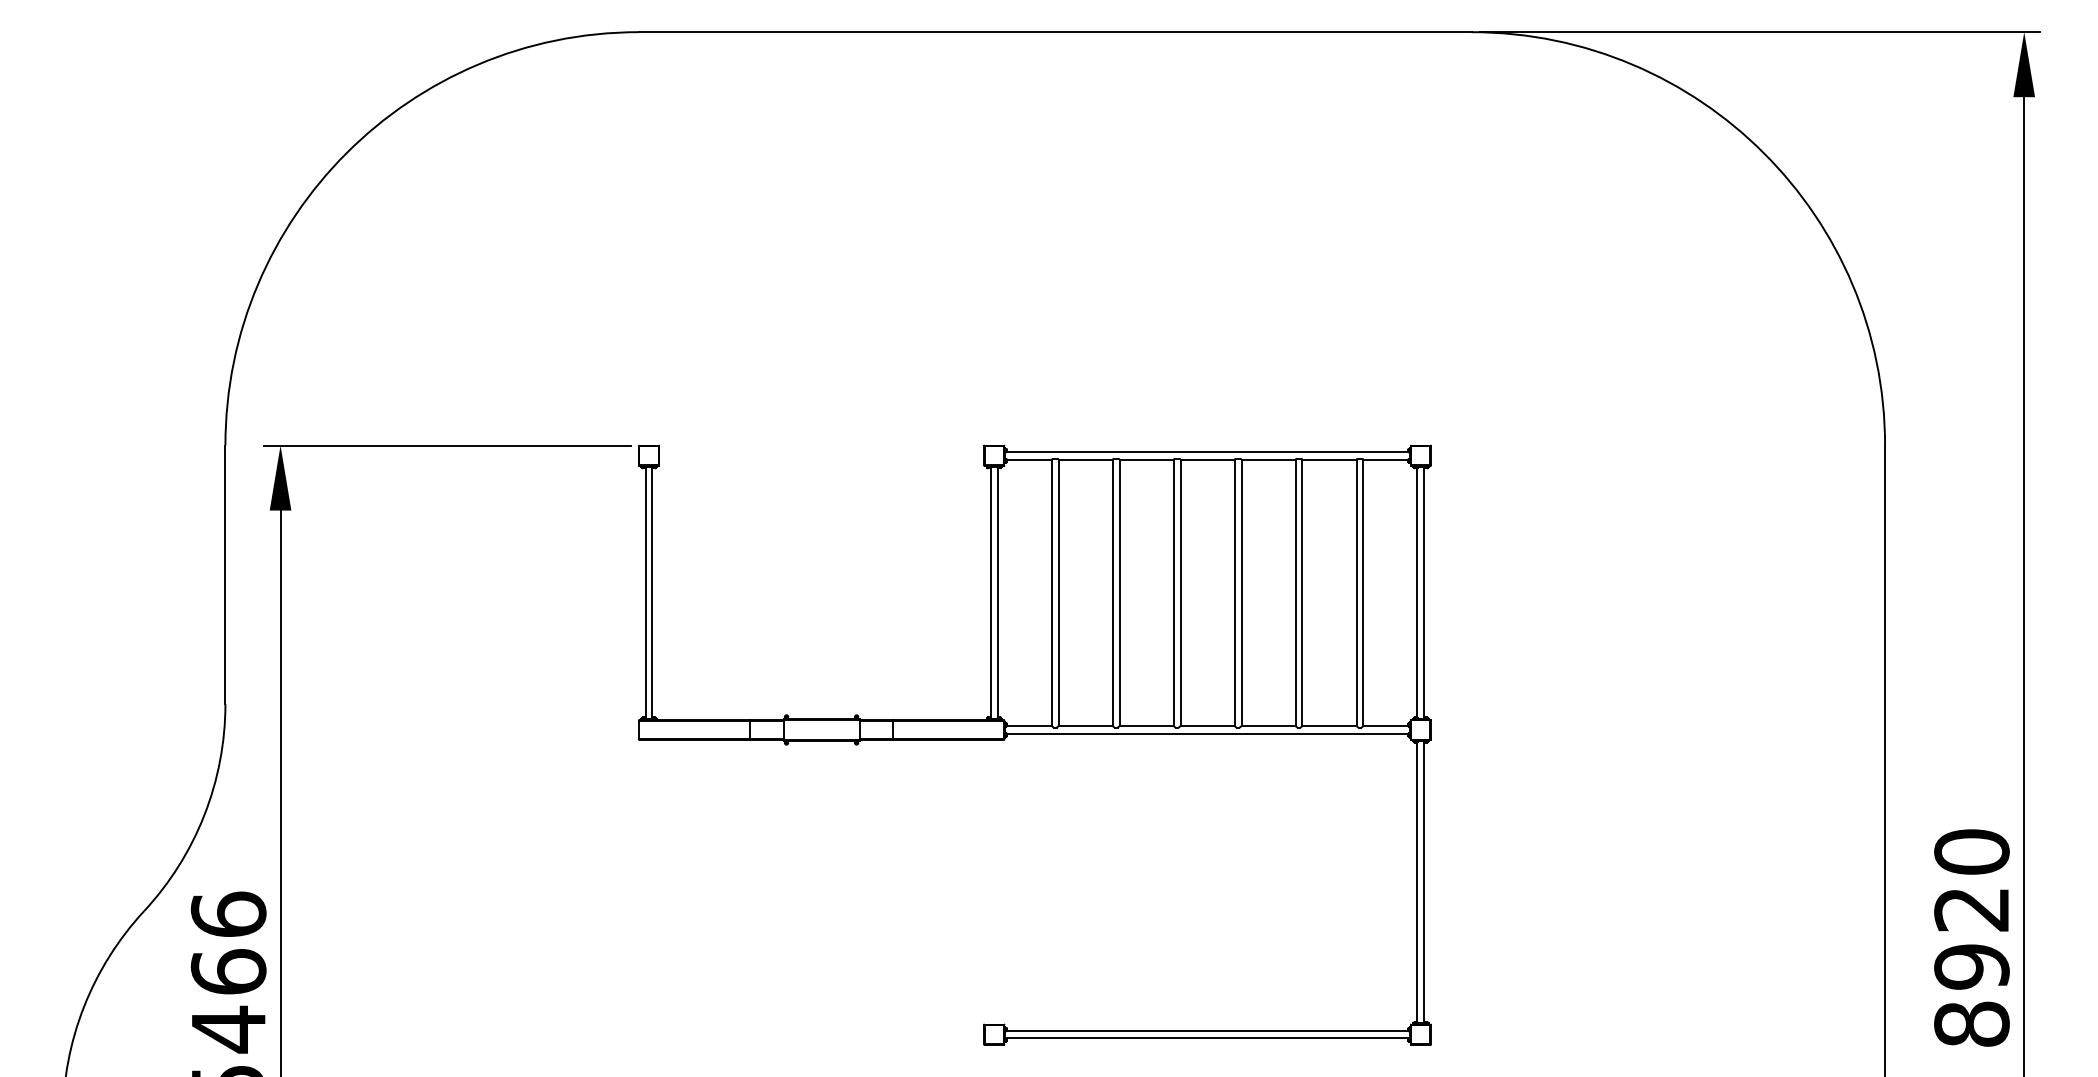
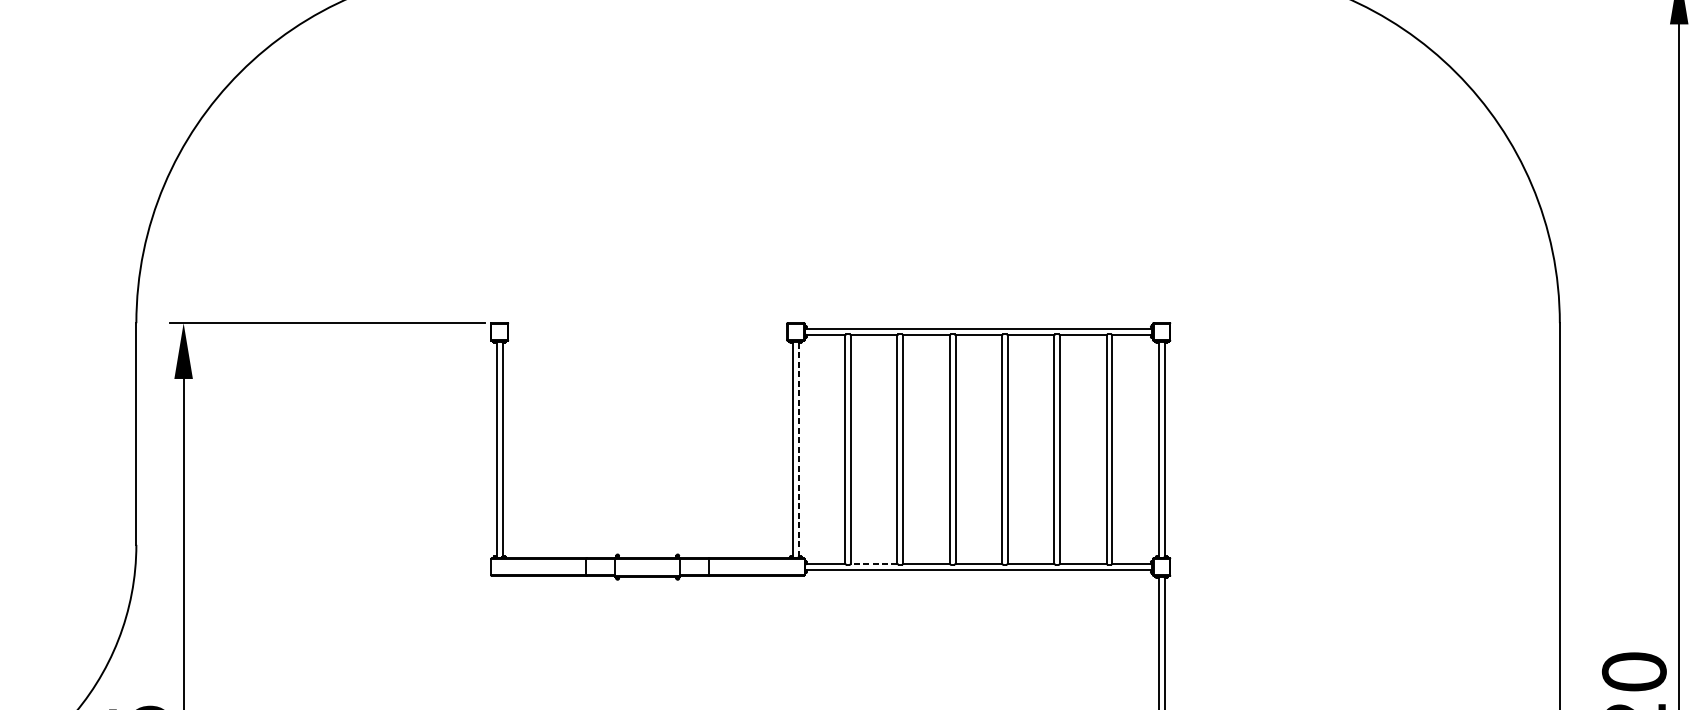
line: (997, 592) -> (798, 449), solid -> dashed
line: (1085, 726) -> (874, 564), solid -> dashed

